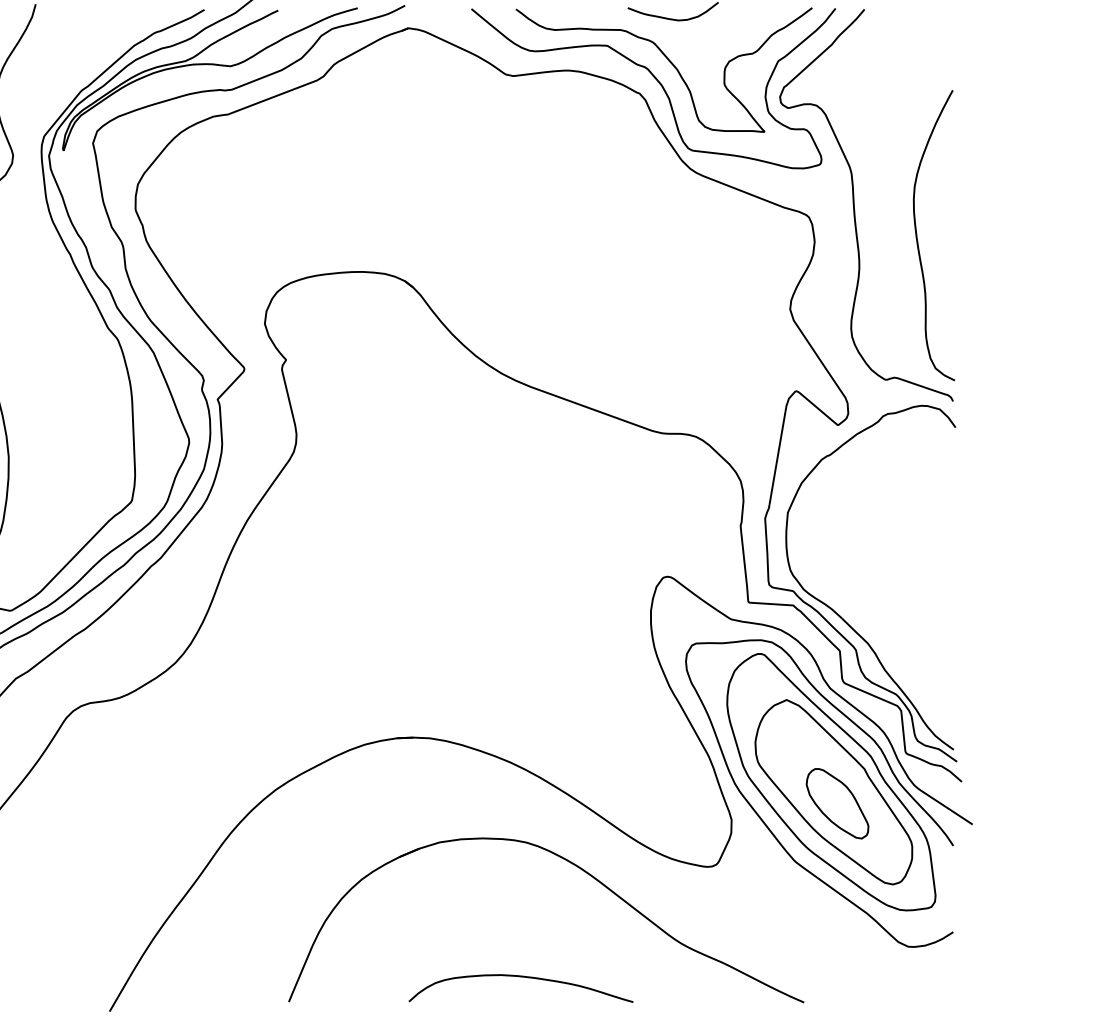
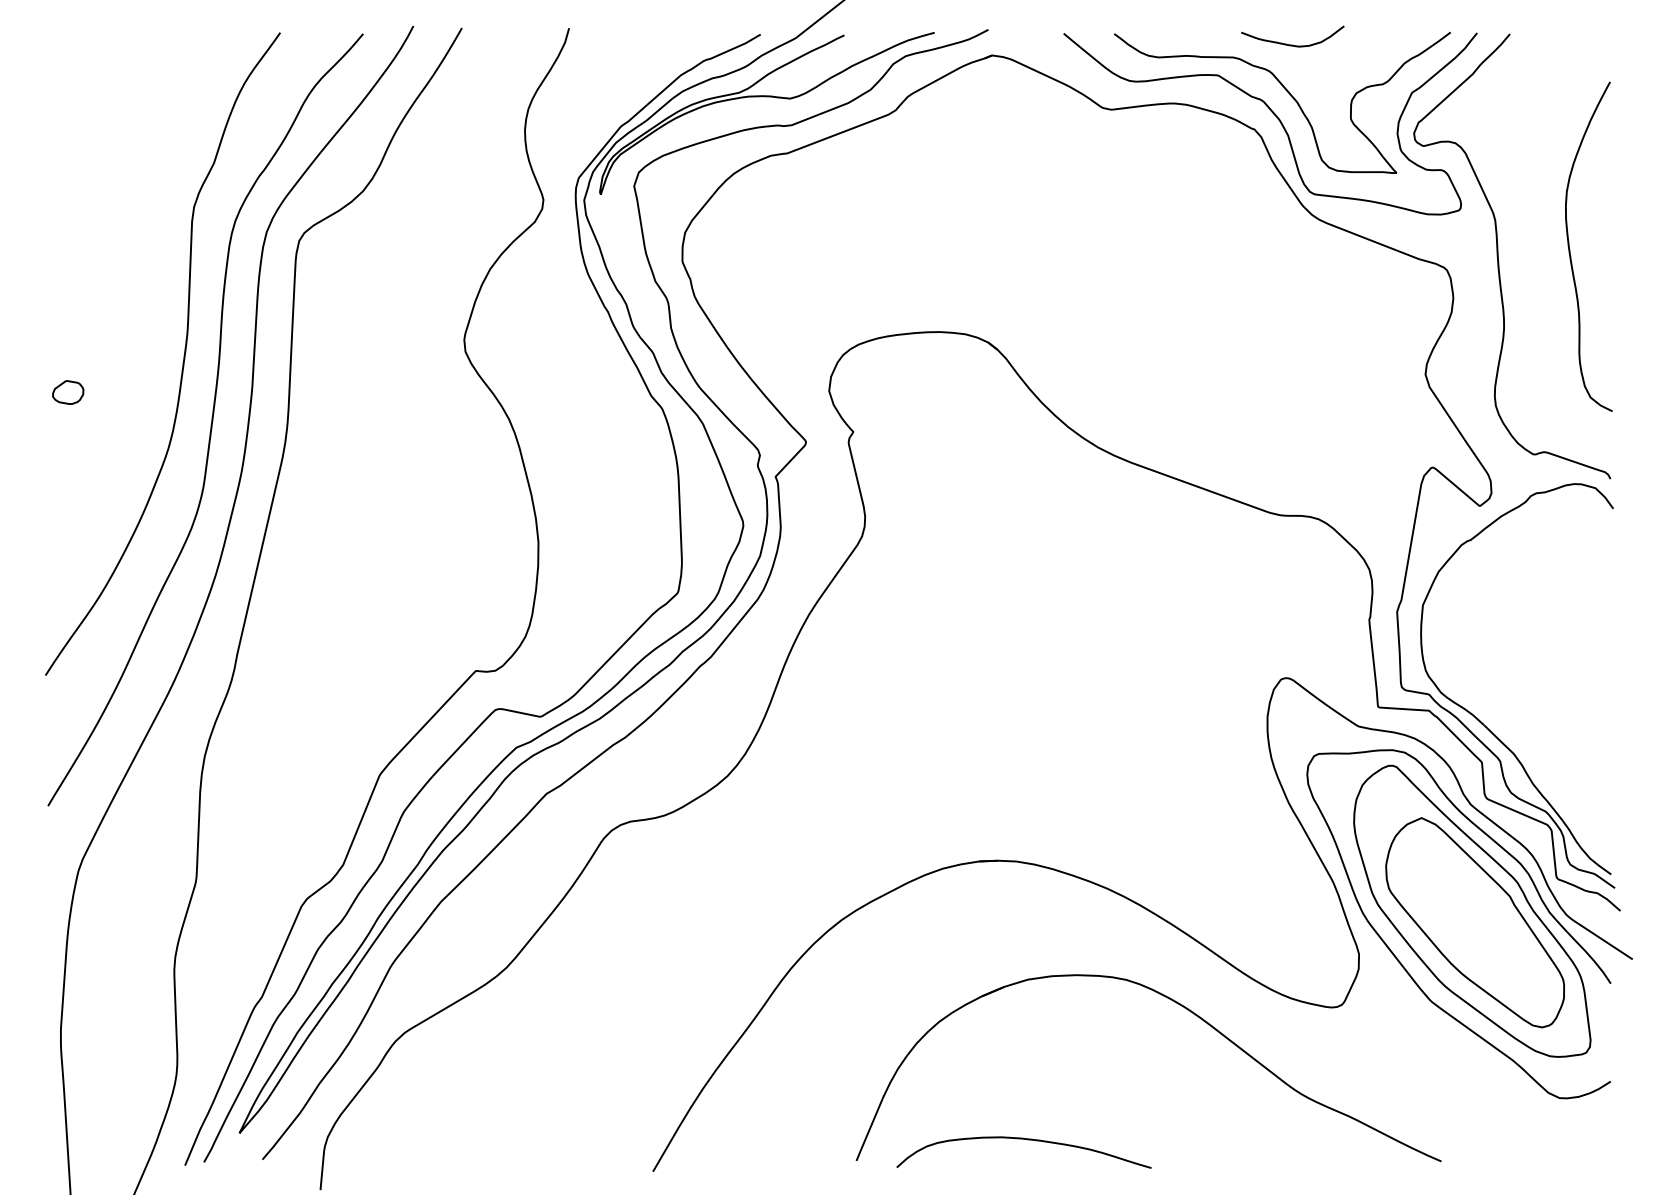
curve: (917, 237) -> (1570, 249), moved
part: (837, 803) -> (1479, 935), removed
curve: (524, 977) -> (1027, 1140), moved

